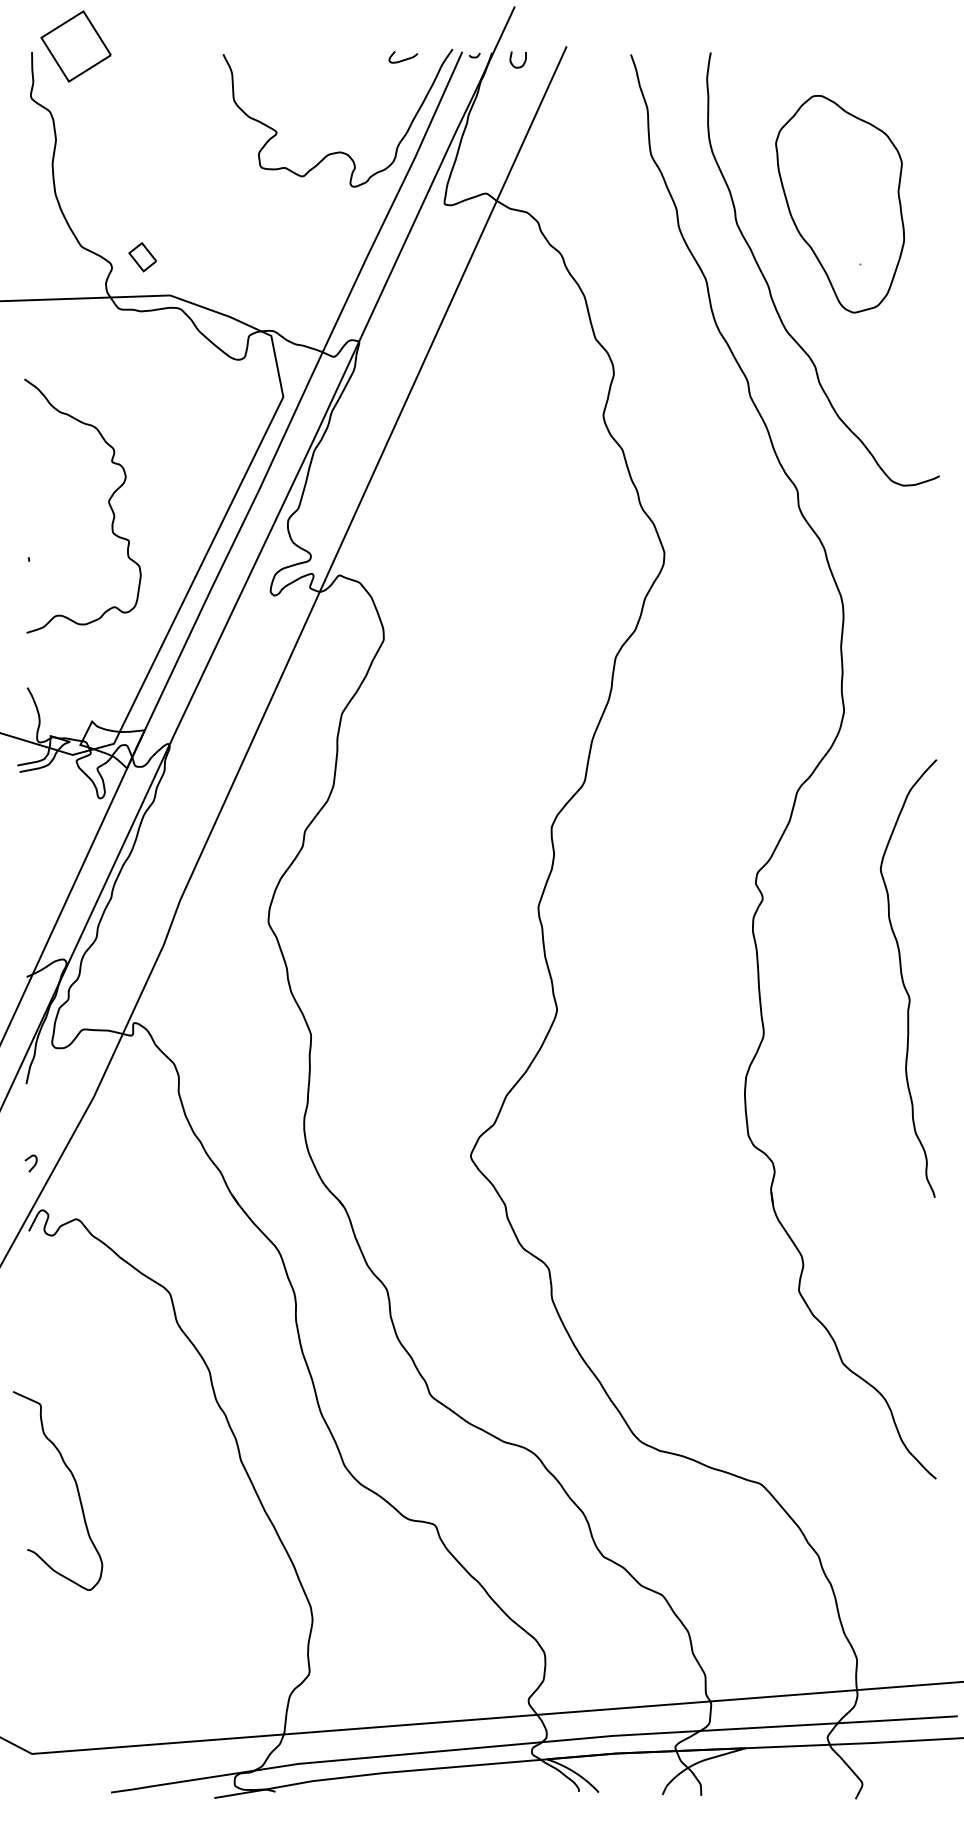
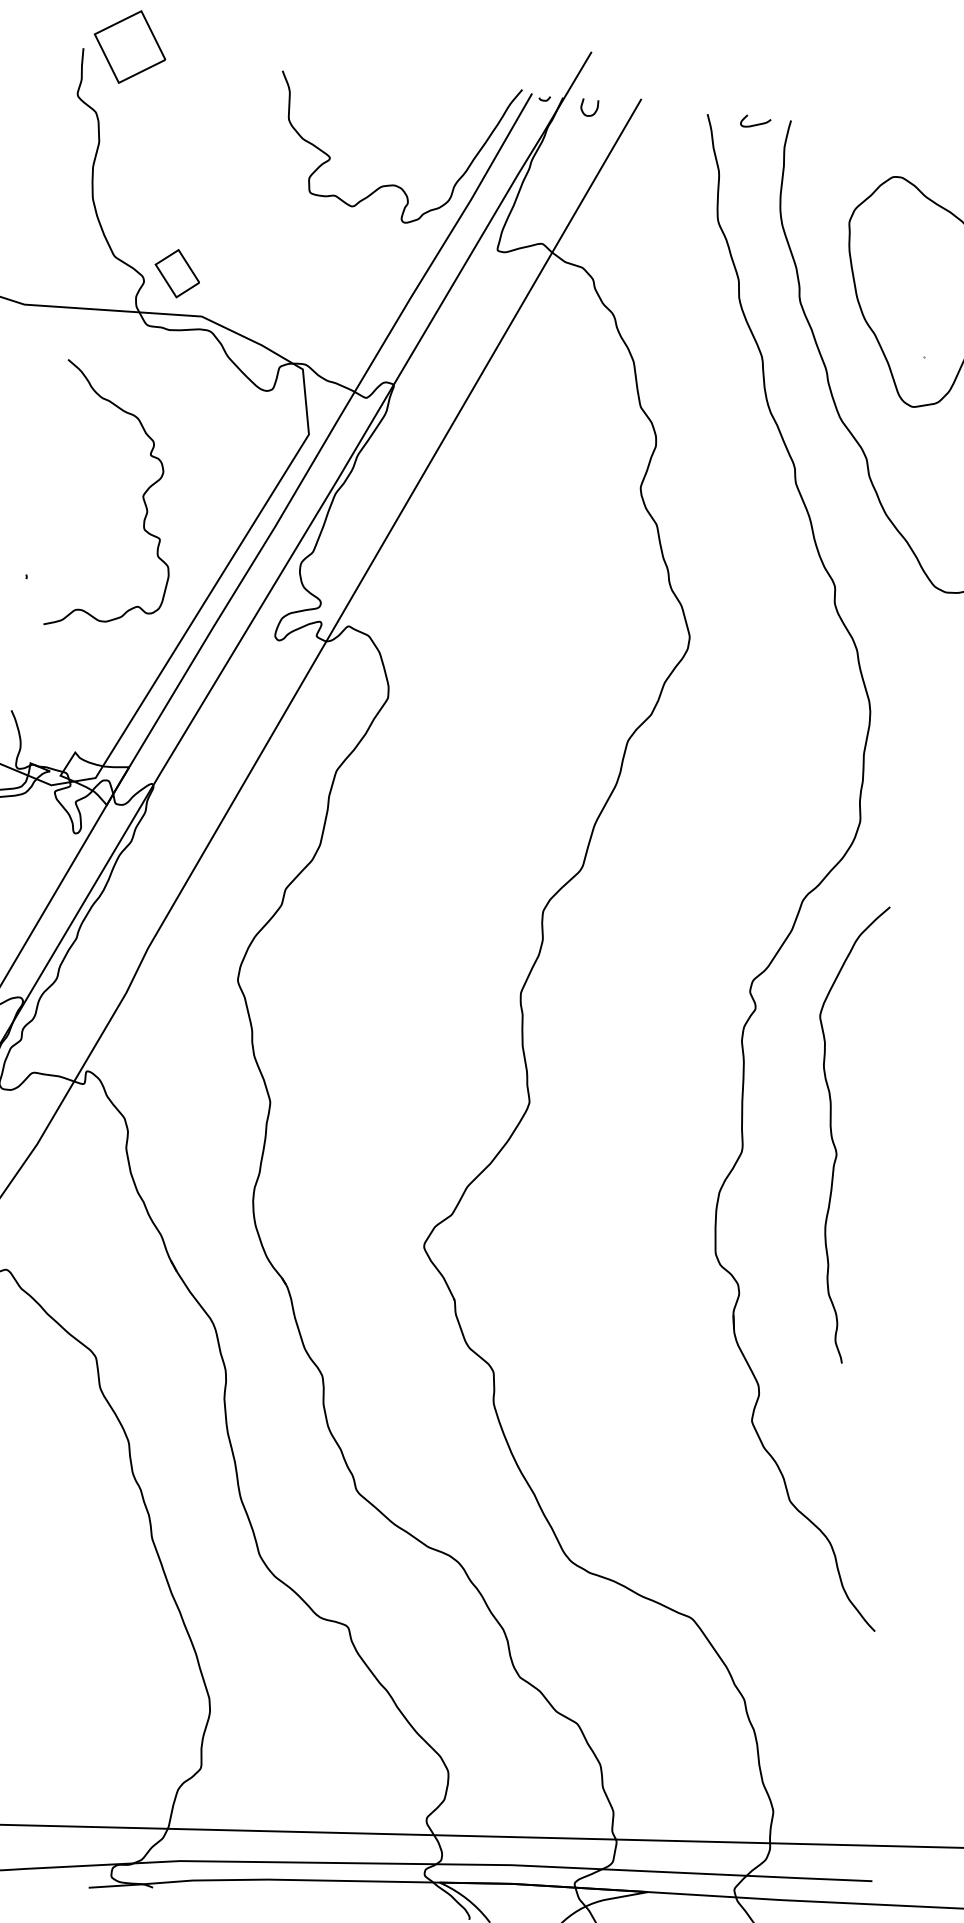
curve: (403, 59) -> (755, 124), moved
part: (142, 257) -> (176, 274), size x1.6
curve: (108, 504) -> (142, 499), moved
curve: (903, 978) -> (832, 1131), moved

